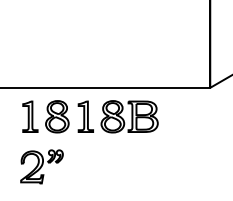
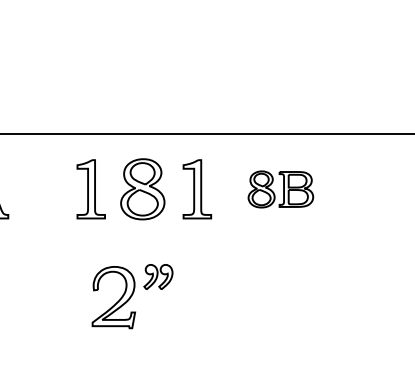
part: (129, 116) -> (280, 188), size x0.6
part: (41, 166) -> (131, 295), moved

